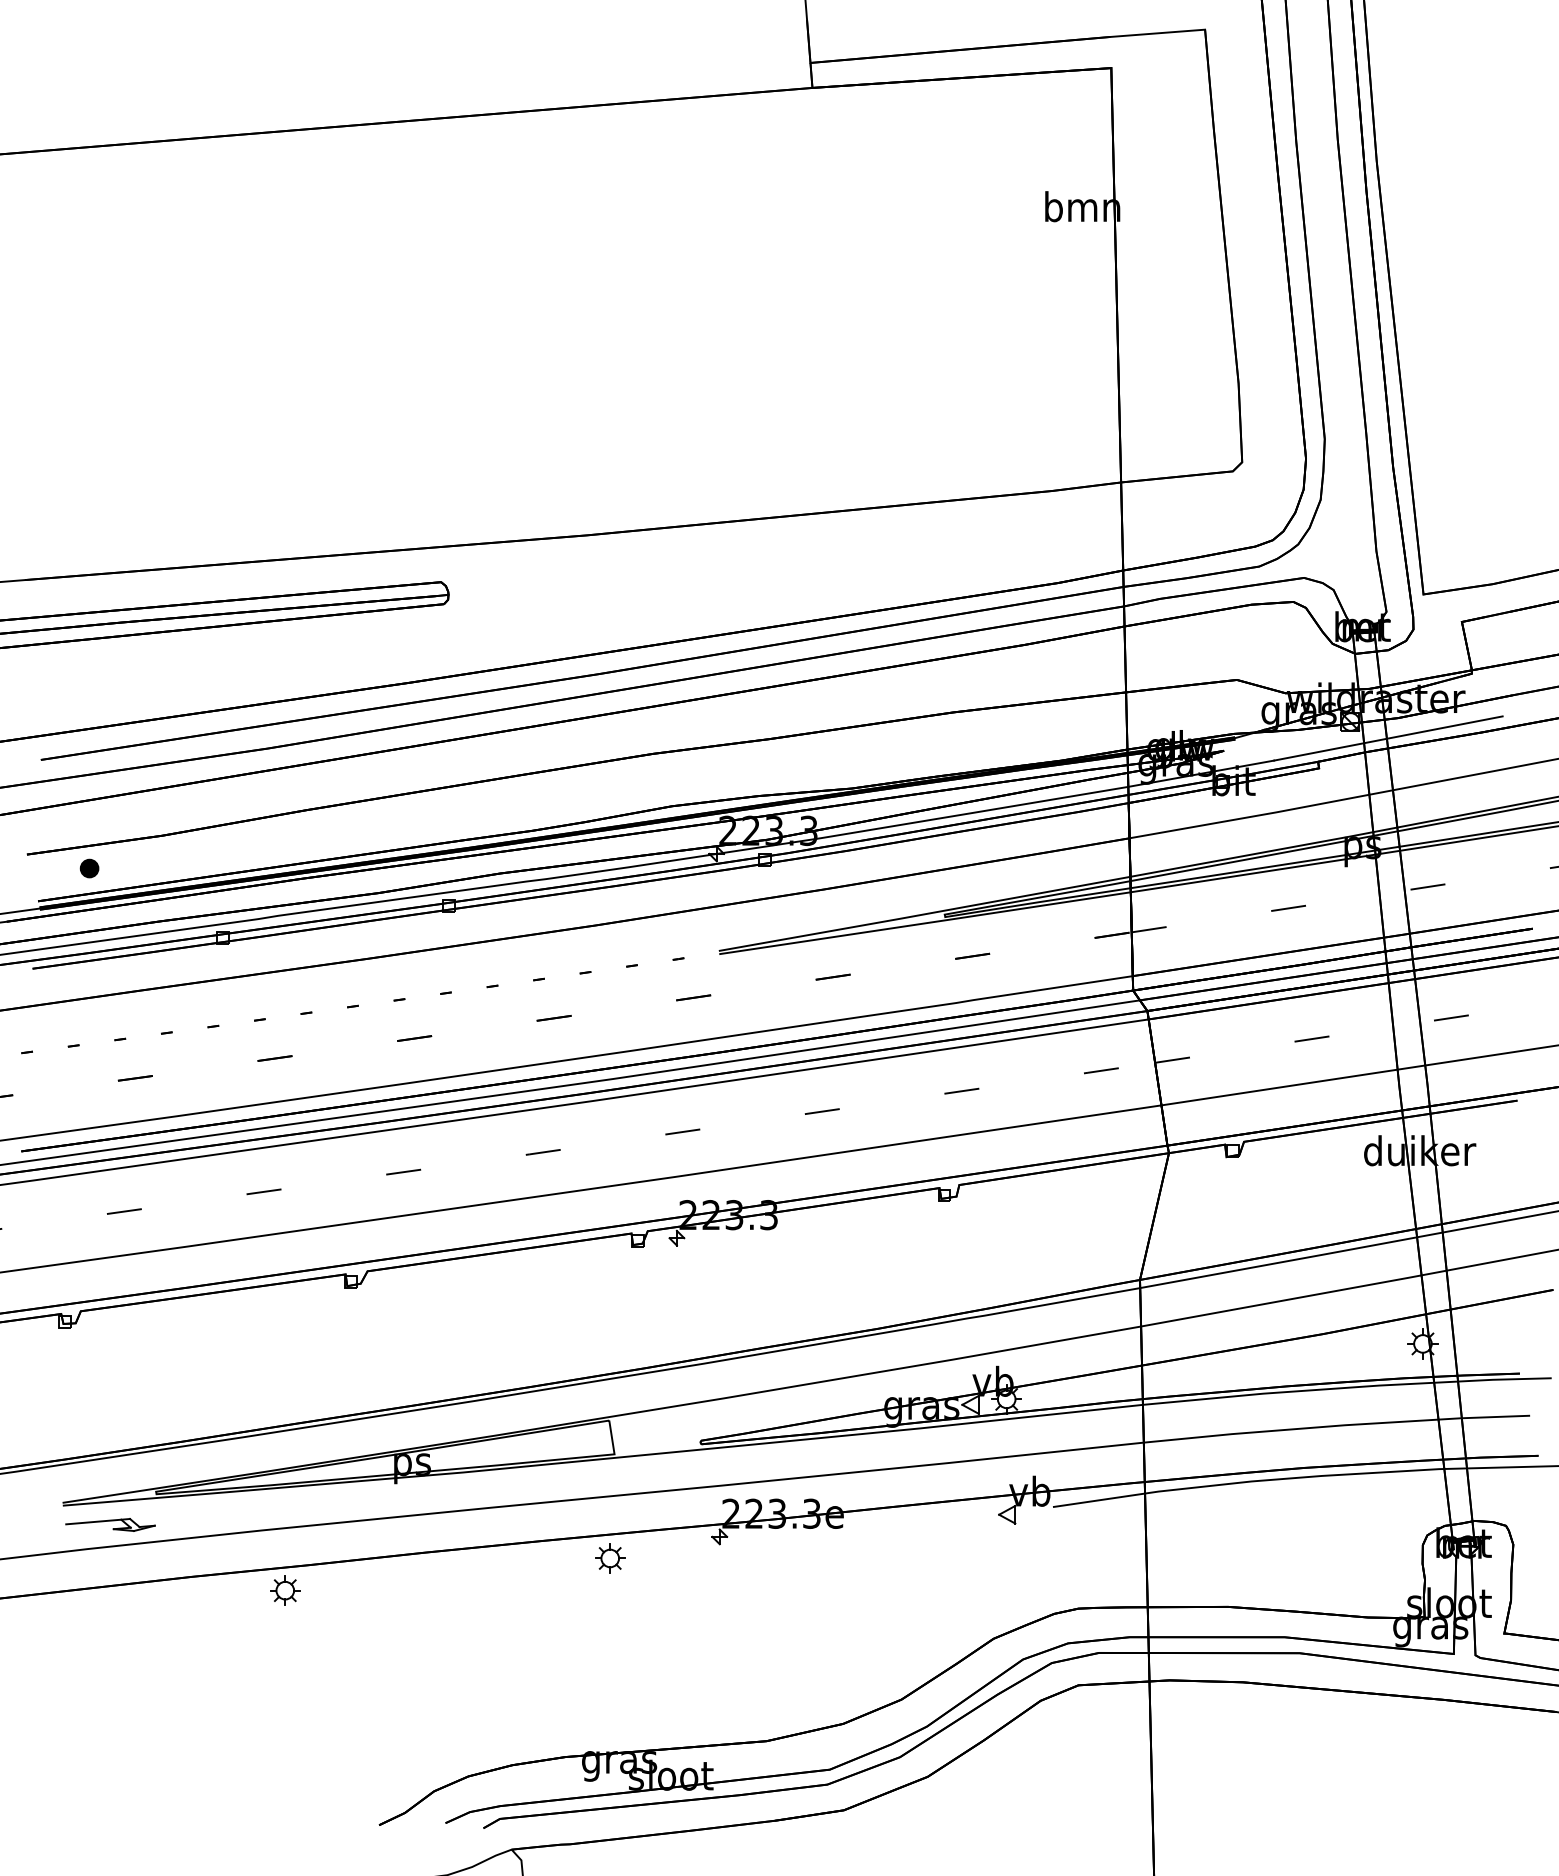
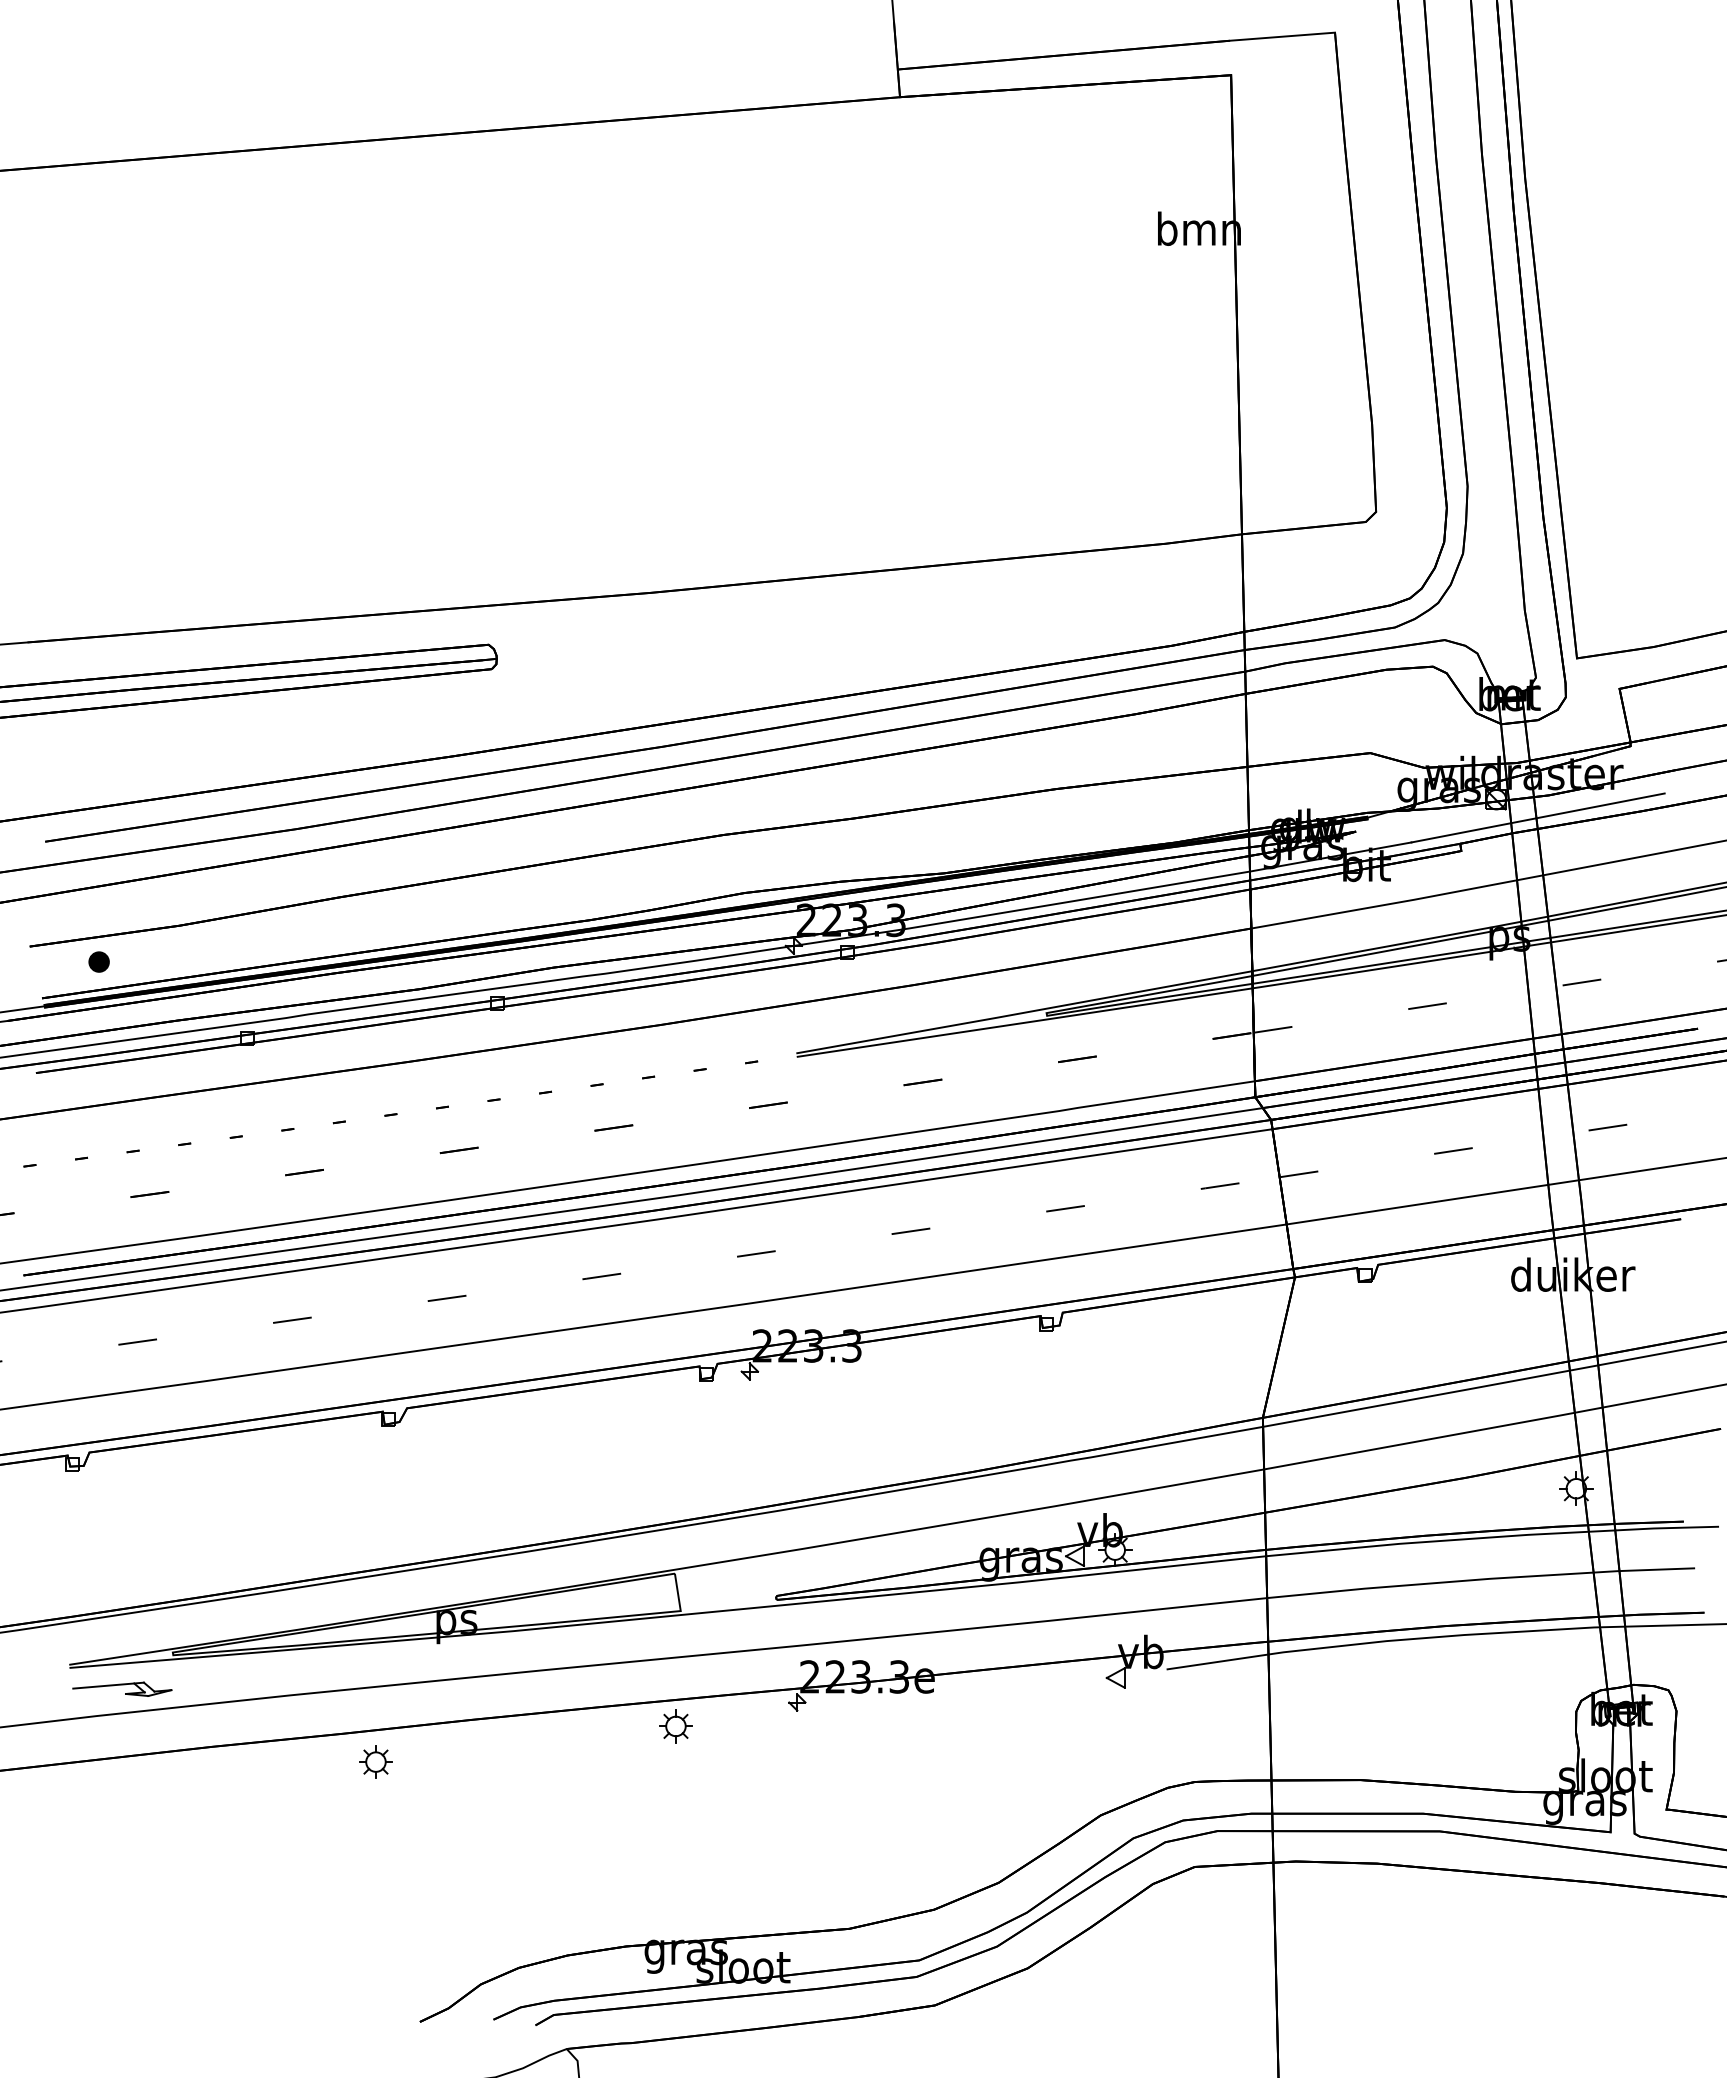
part: (284, 1590) -> (375, 1761), moved

